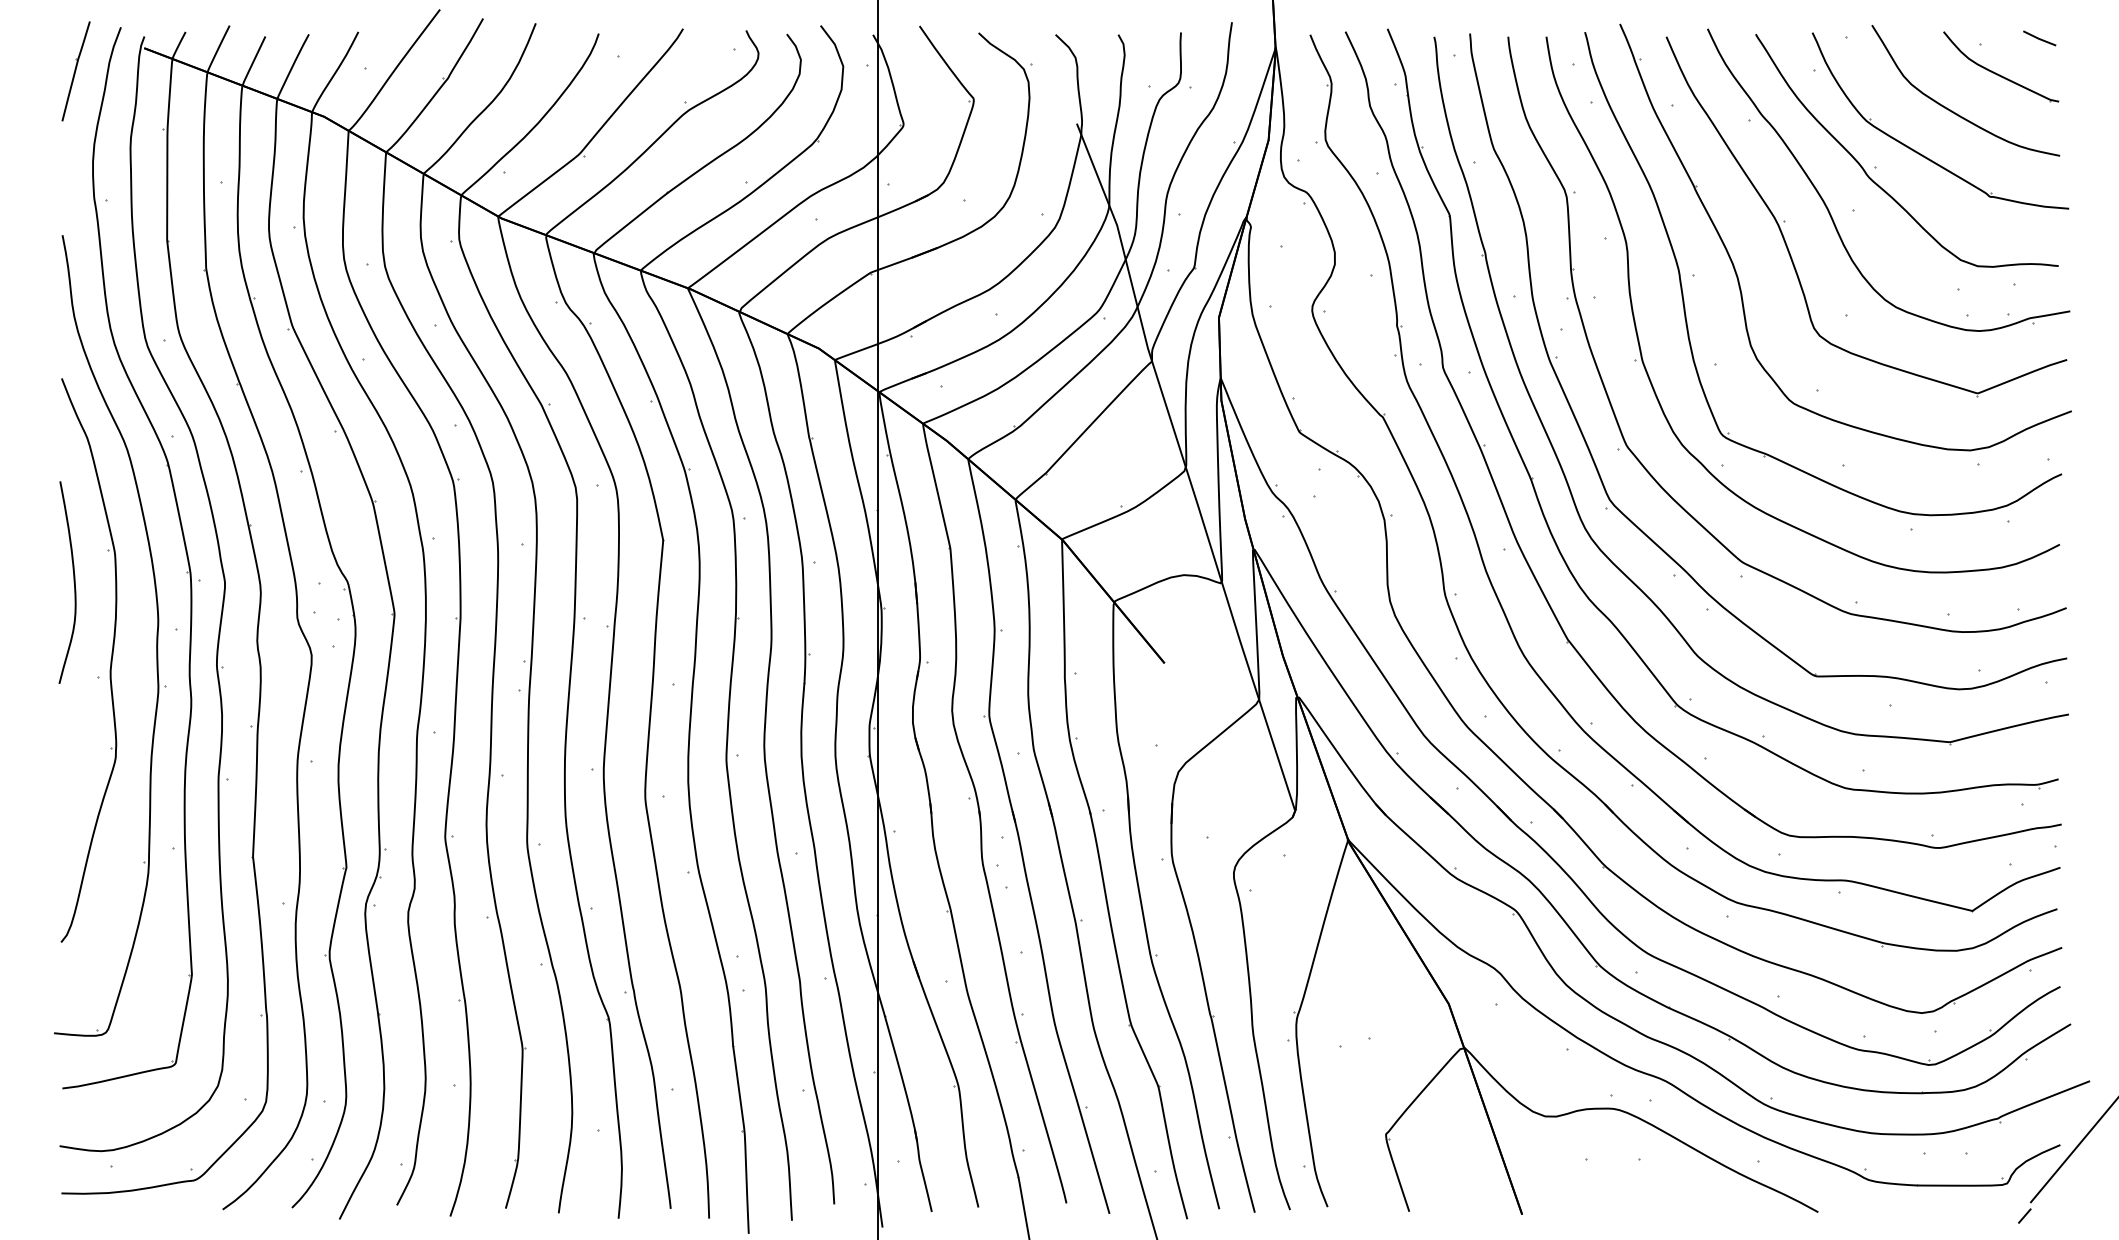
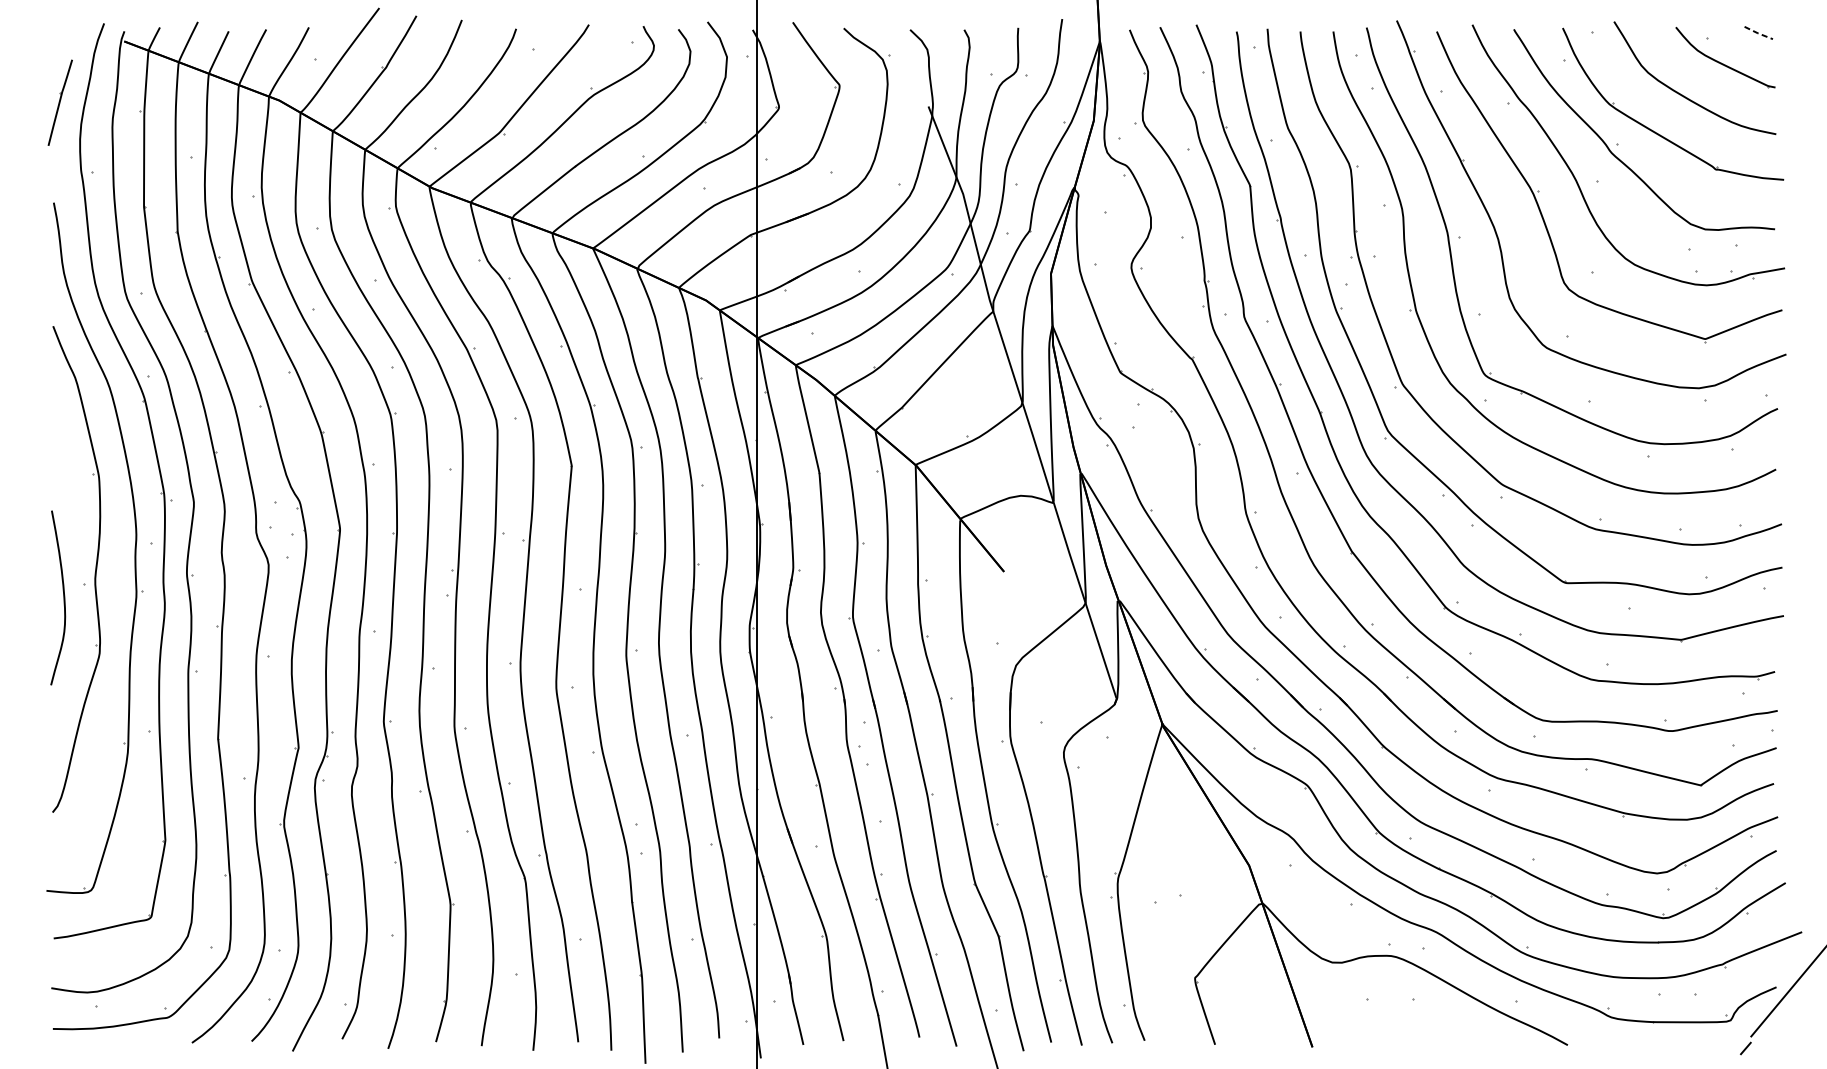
line: (2038, 38) -> (1757, 33), solid -> dashed
part: (75, 71) -> (59, 102), moved
curve: (73, 582) -> (63, 597), moved

